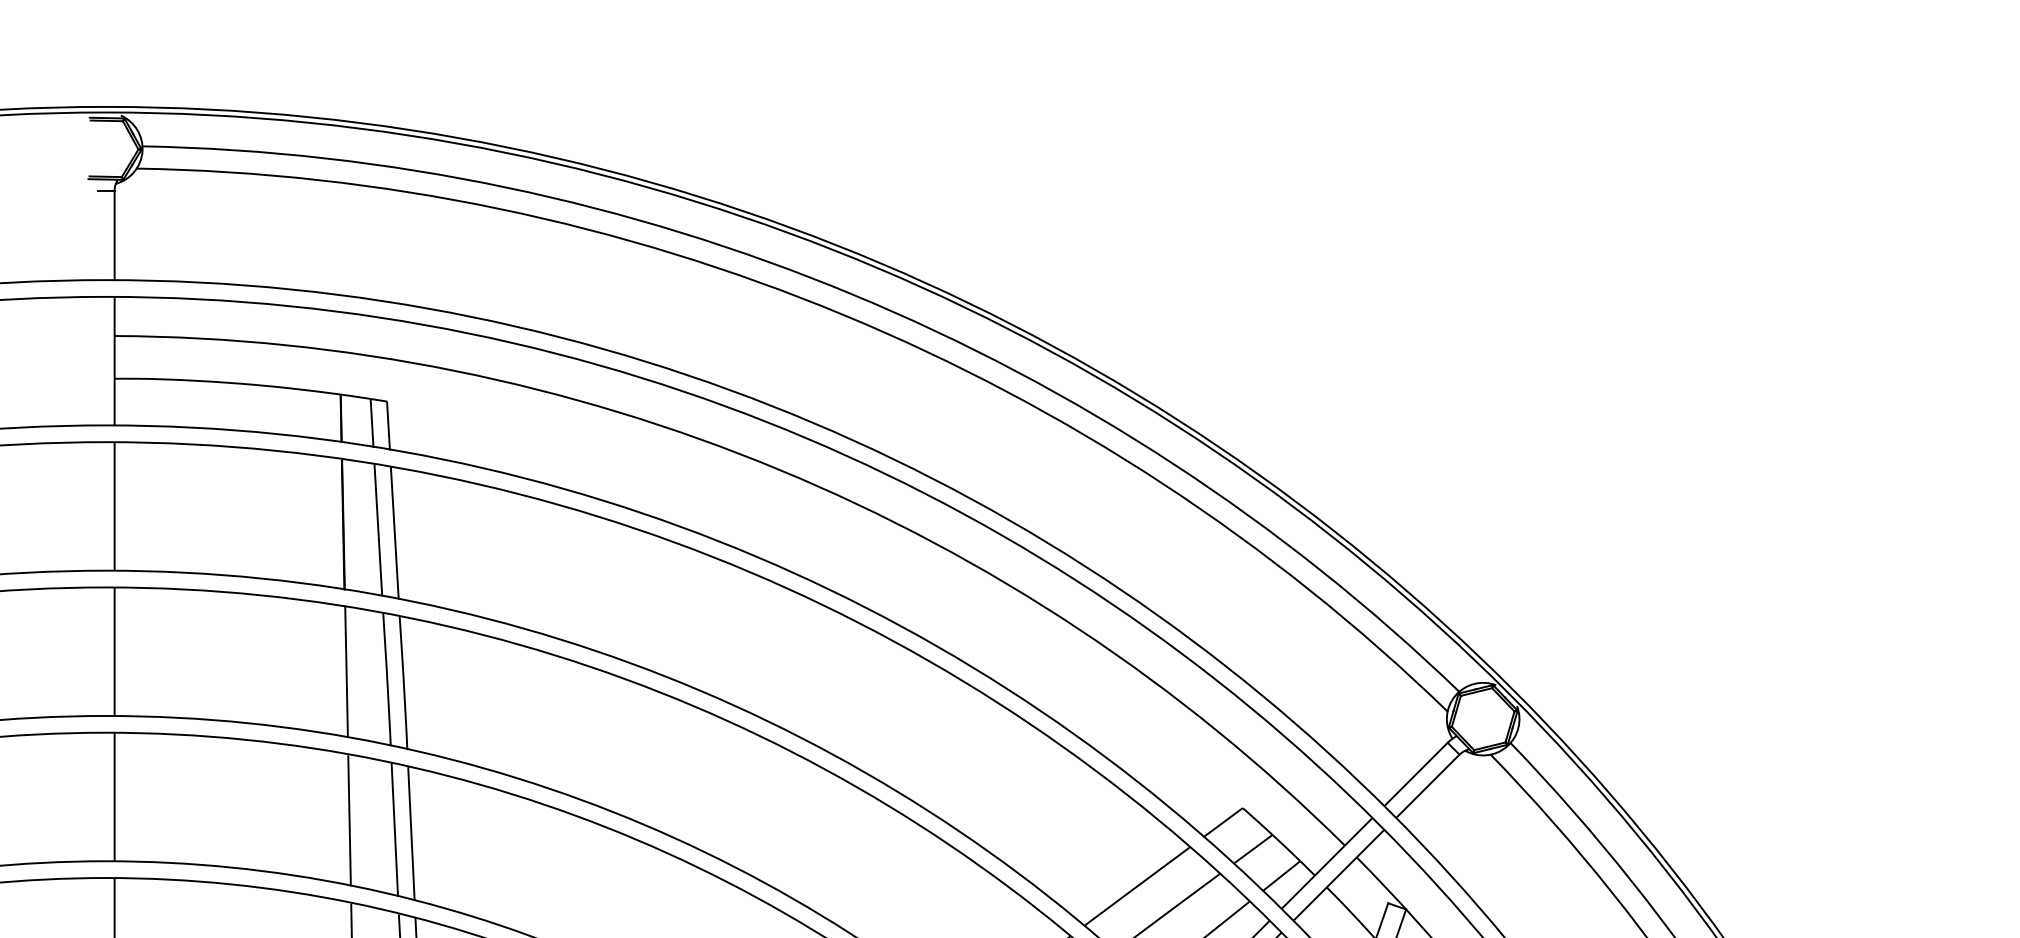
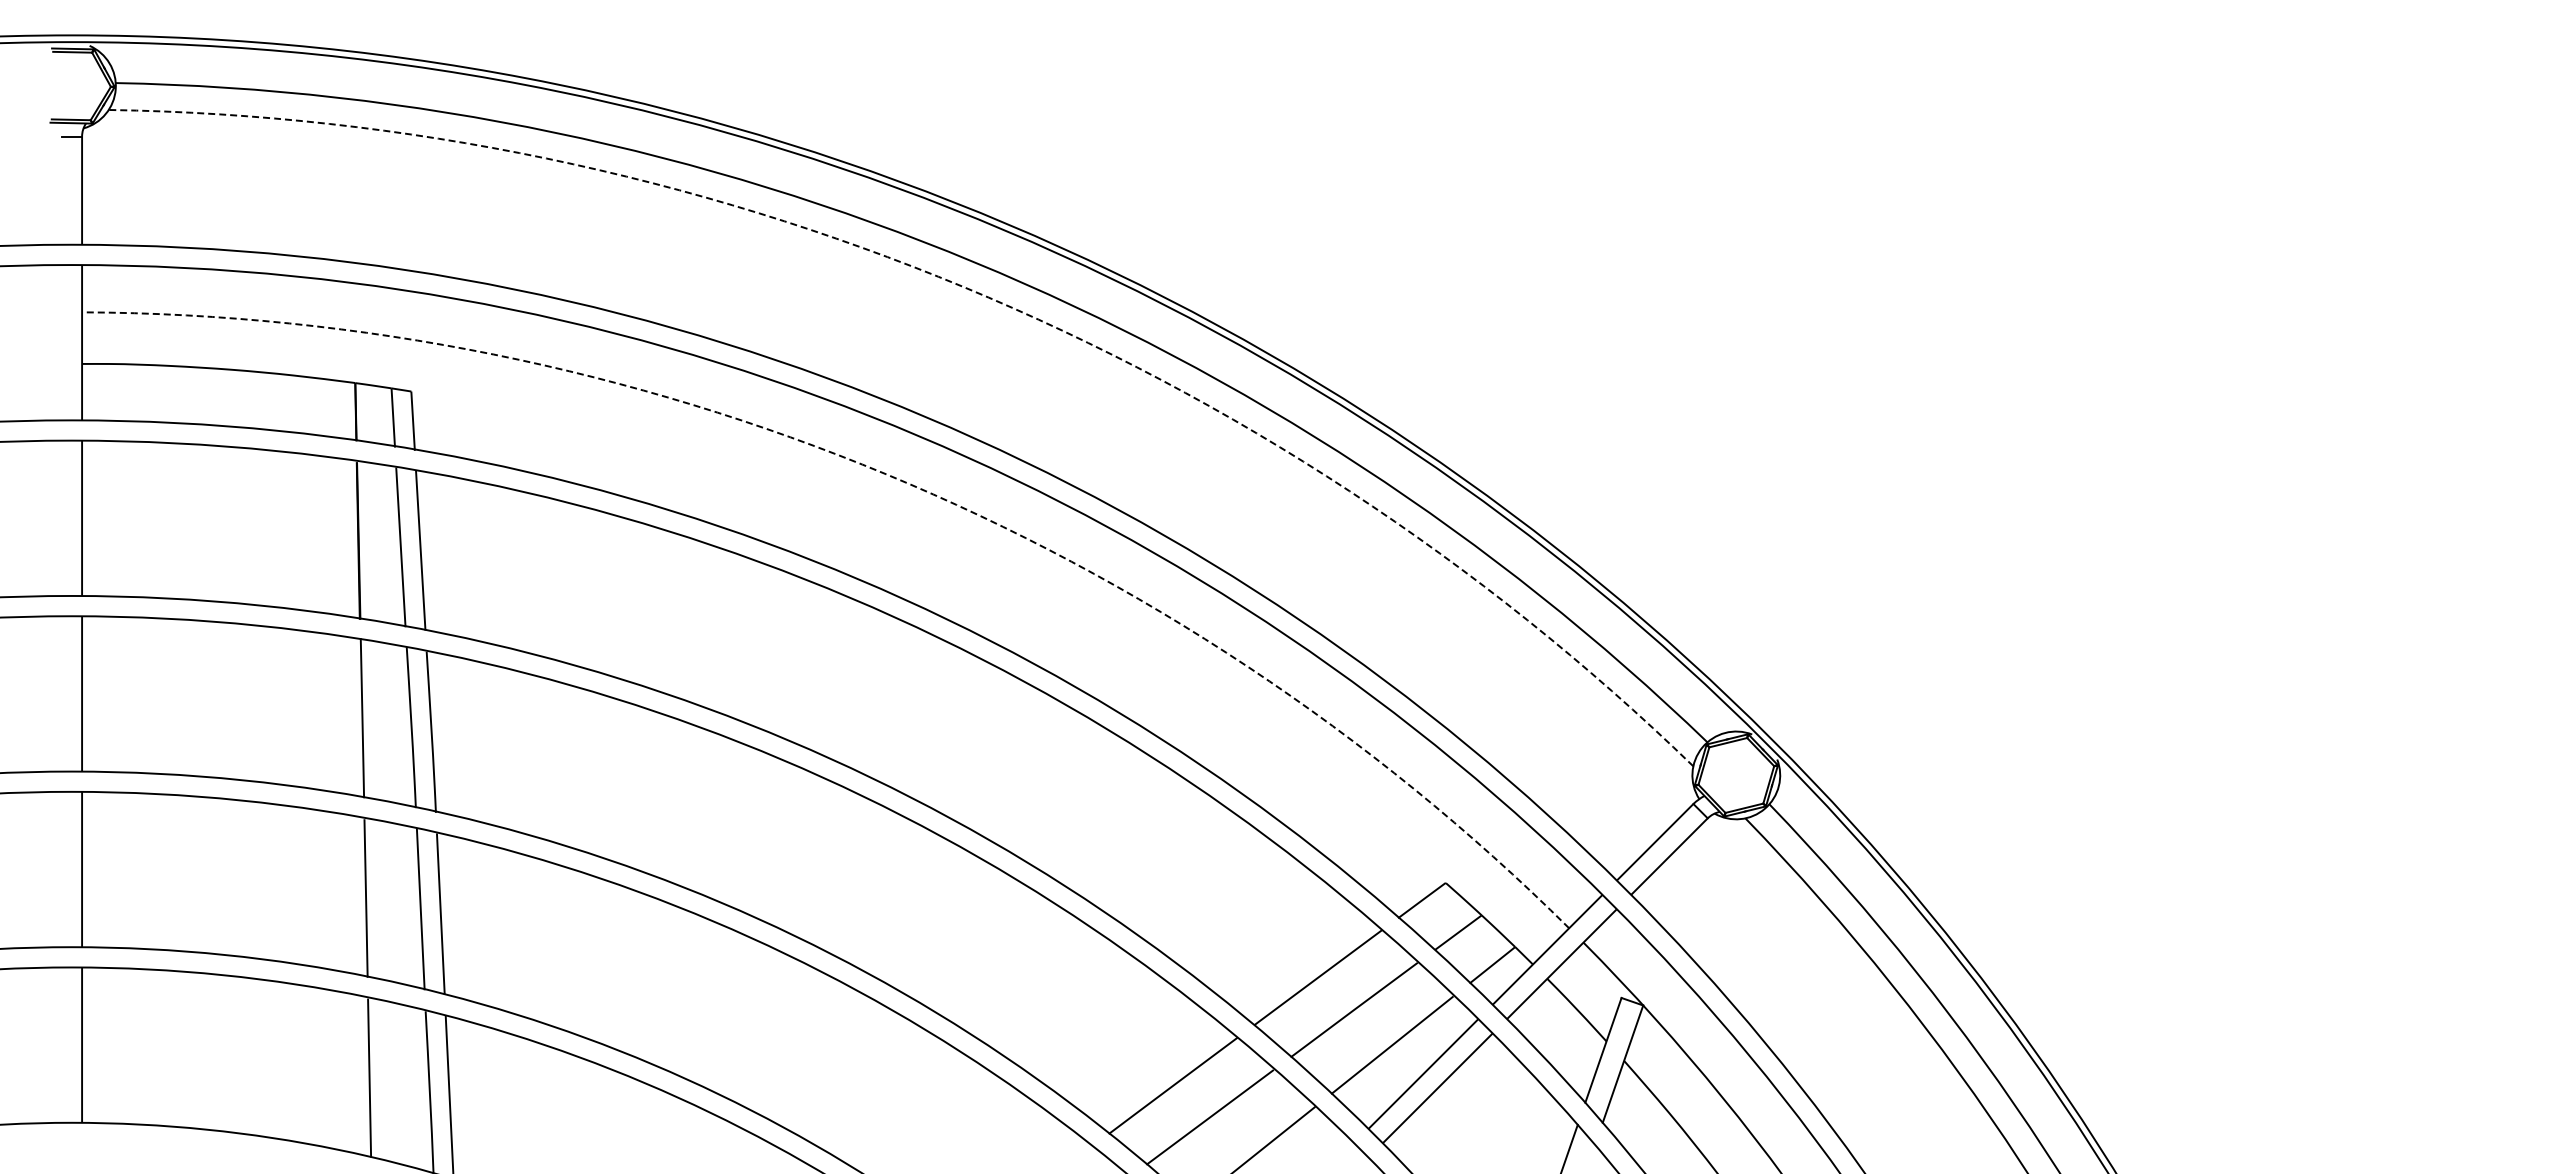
arc: (843, 315) -> (963, 287), solid -> dashed
arc: (780, 470) -> (886, 474), solid -> dashed

